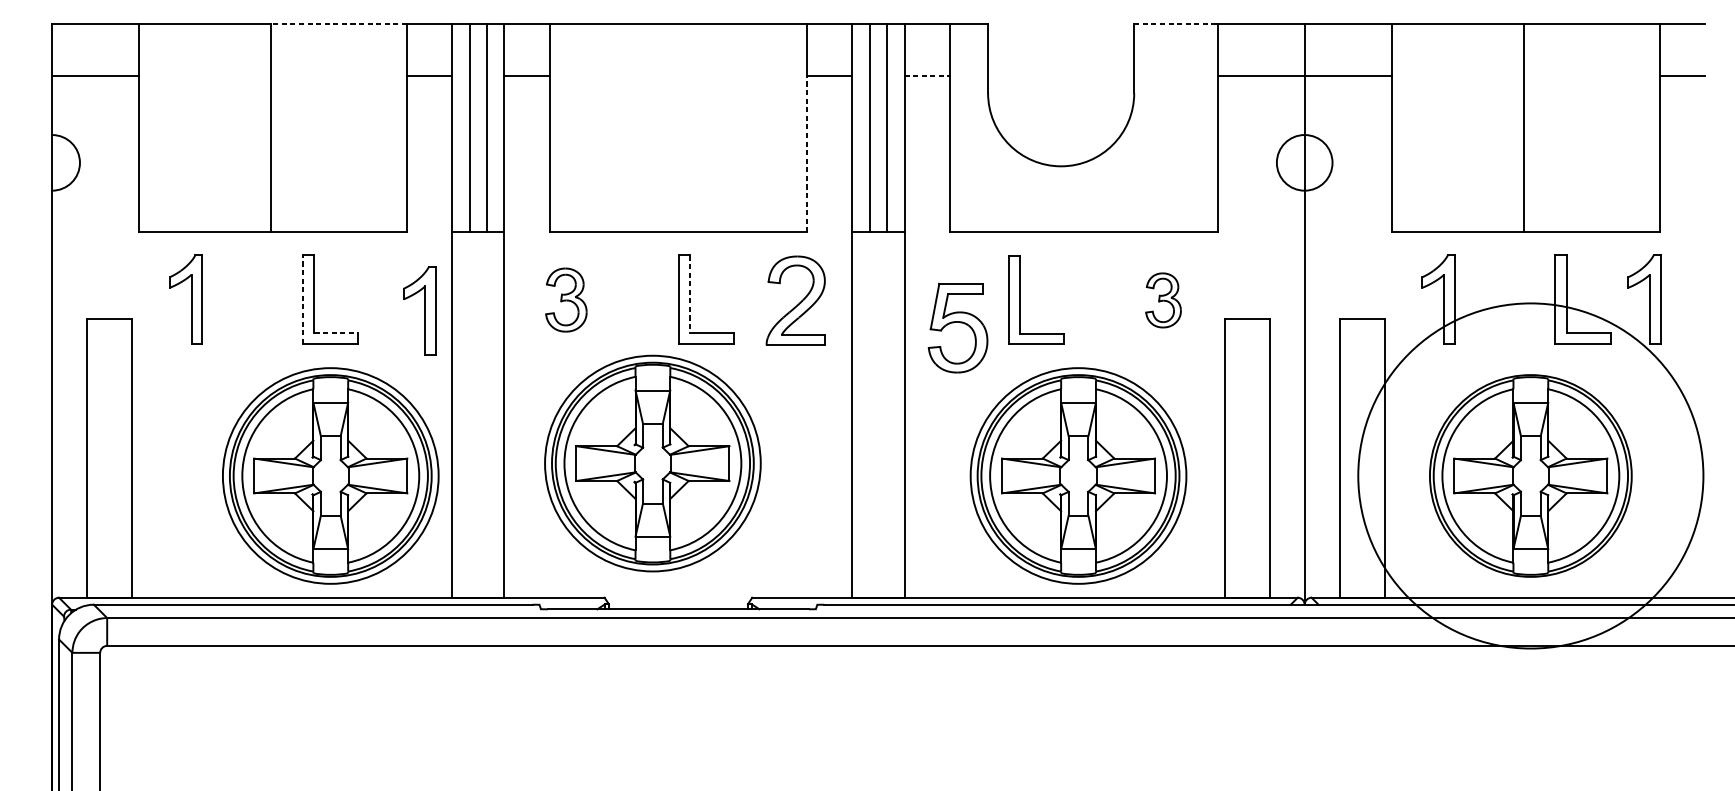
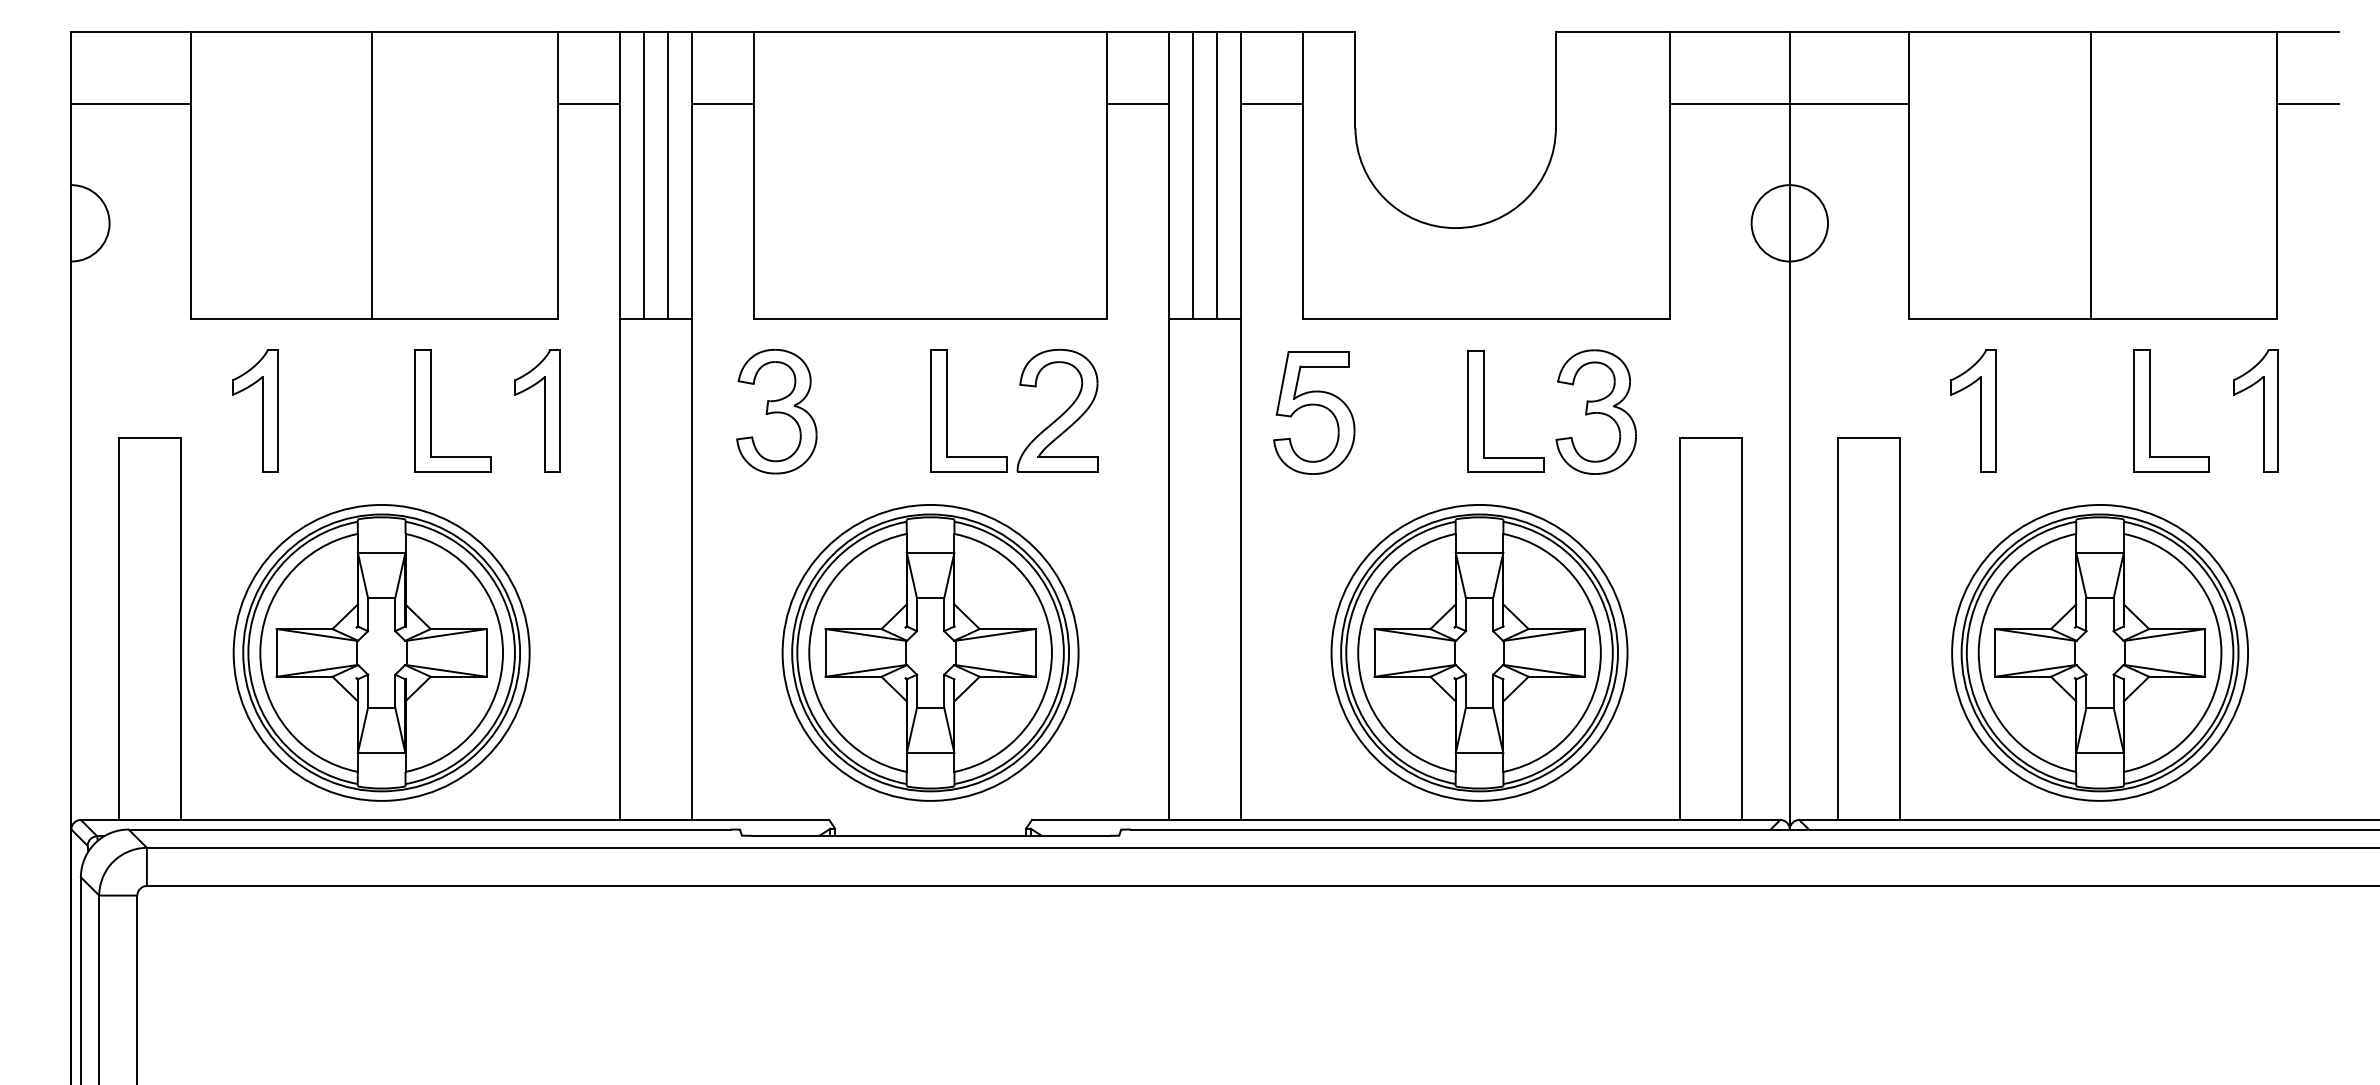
line: (338, 23) -> (464, 32), dashed -> solid
line: (1176, 23) -> (1613, 32), dashed -> solid
line: (927, 76) -> (1272, 104), dashed -> solid
line: (807, 153) -> (1107, 210), dashed -> solid
line: (690, 294) -> (946, 404), dashed -> solid
line: (302, 299) -> (415, 410), dashed -> solid
part: (566, 300) -> (776, 411), size x1.43
part: (795, 300) -> (1057, 410), moved
part: (1020, 300) -> (1484, 411), moved
part: (1163, 300) -> (1595, 411), size x1.67
part: (424, 310) -> (544, 410), moved
part: (958, 322) -> (1314, 405), moved
line: (336, 333) -> (461, 457), dashed -> solid
part: (652, 463) -> (930, 652), moved
part: (330, 475) -> (381, 652), moved
circle: (1531, 475) -> (2100, 652), size x0.62

